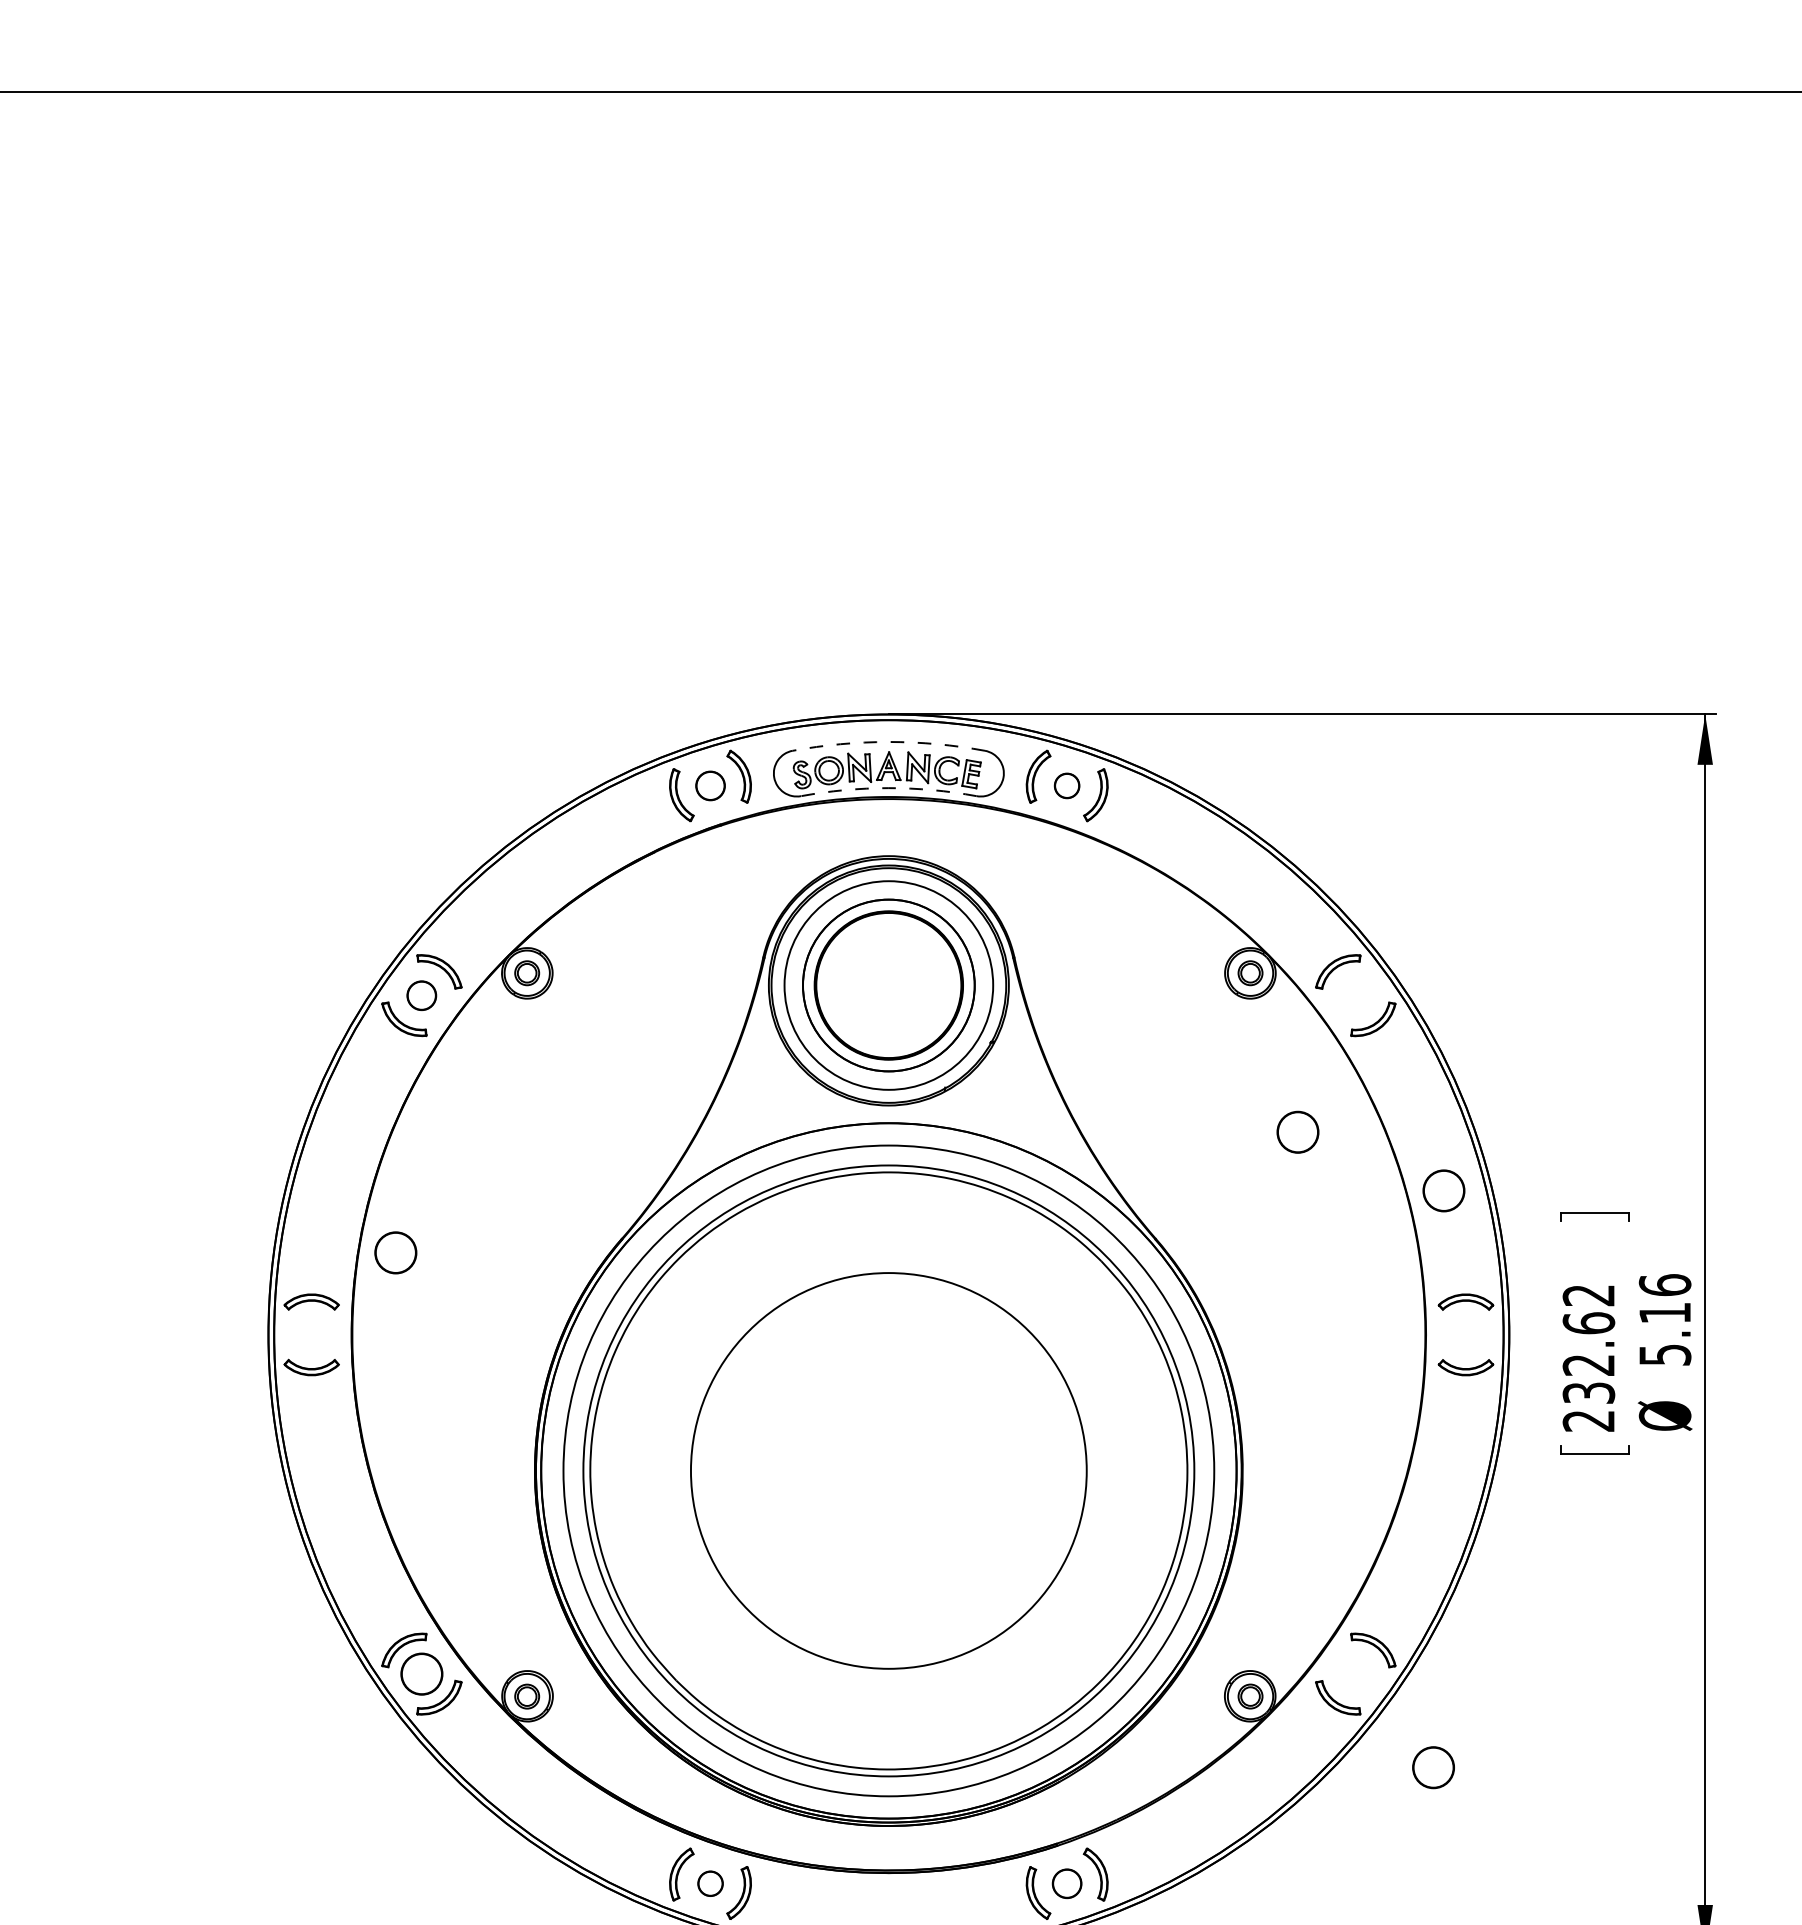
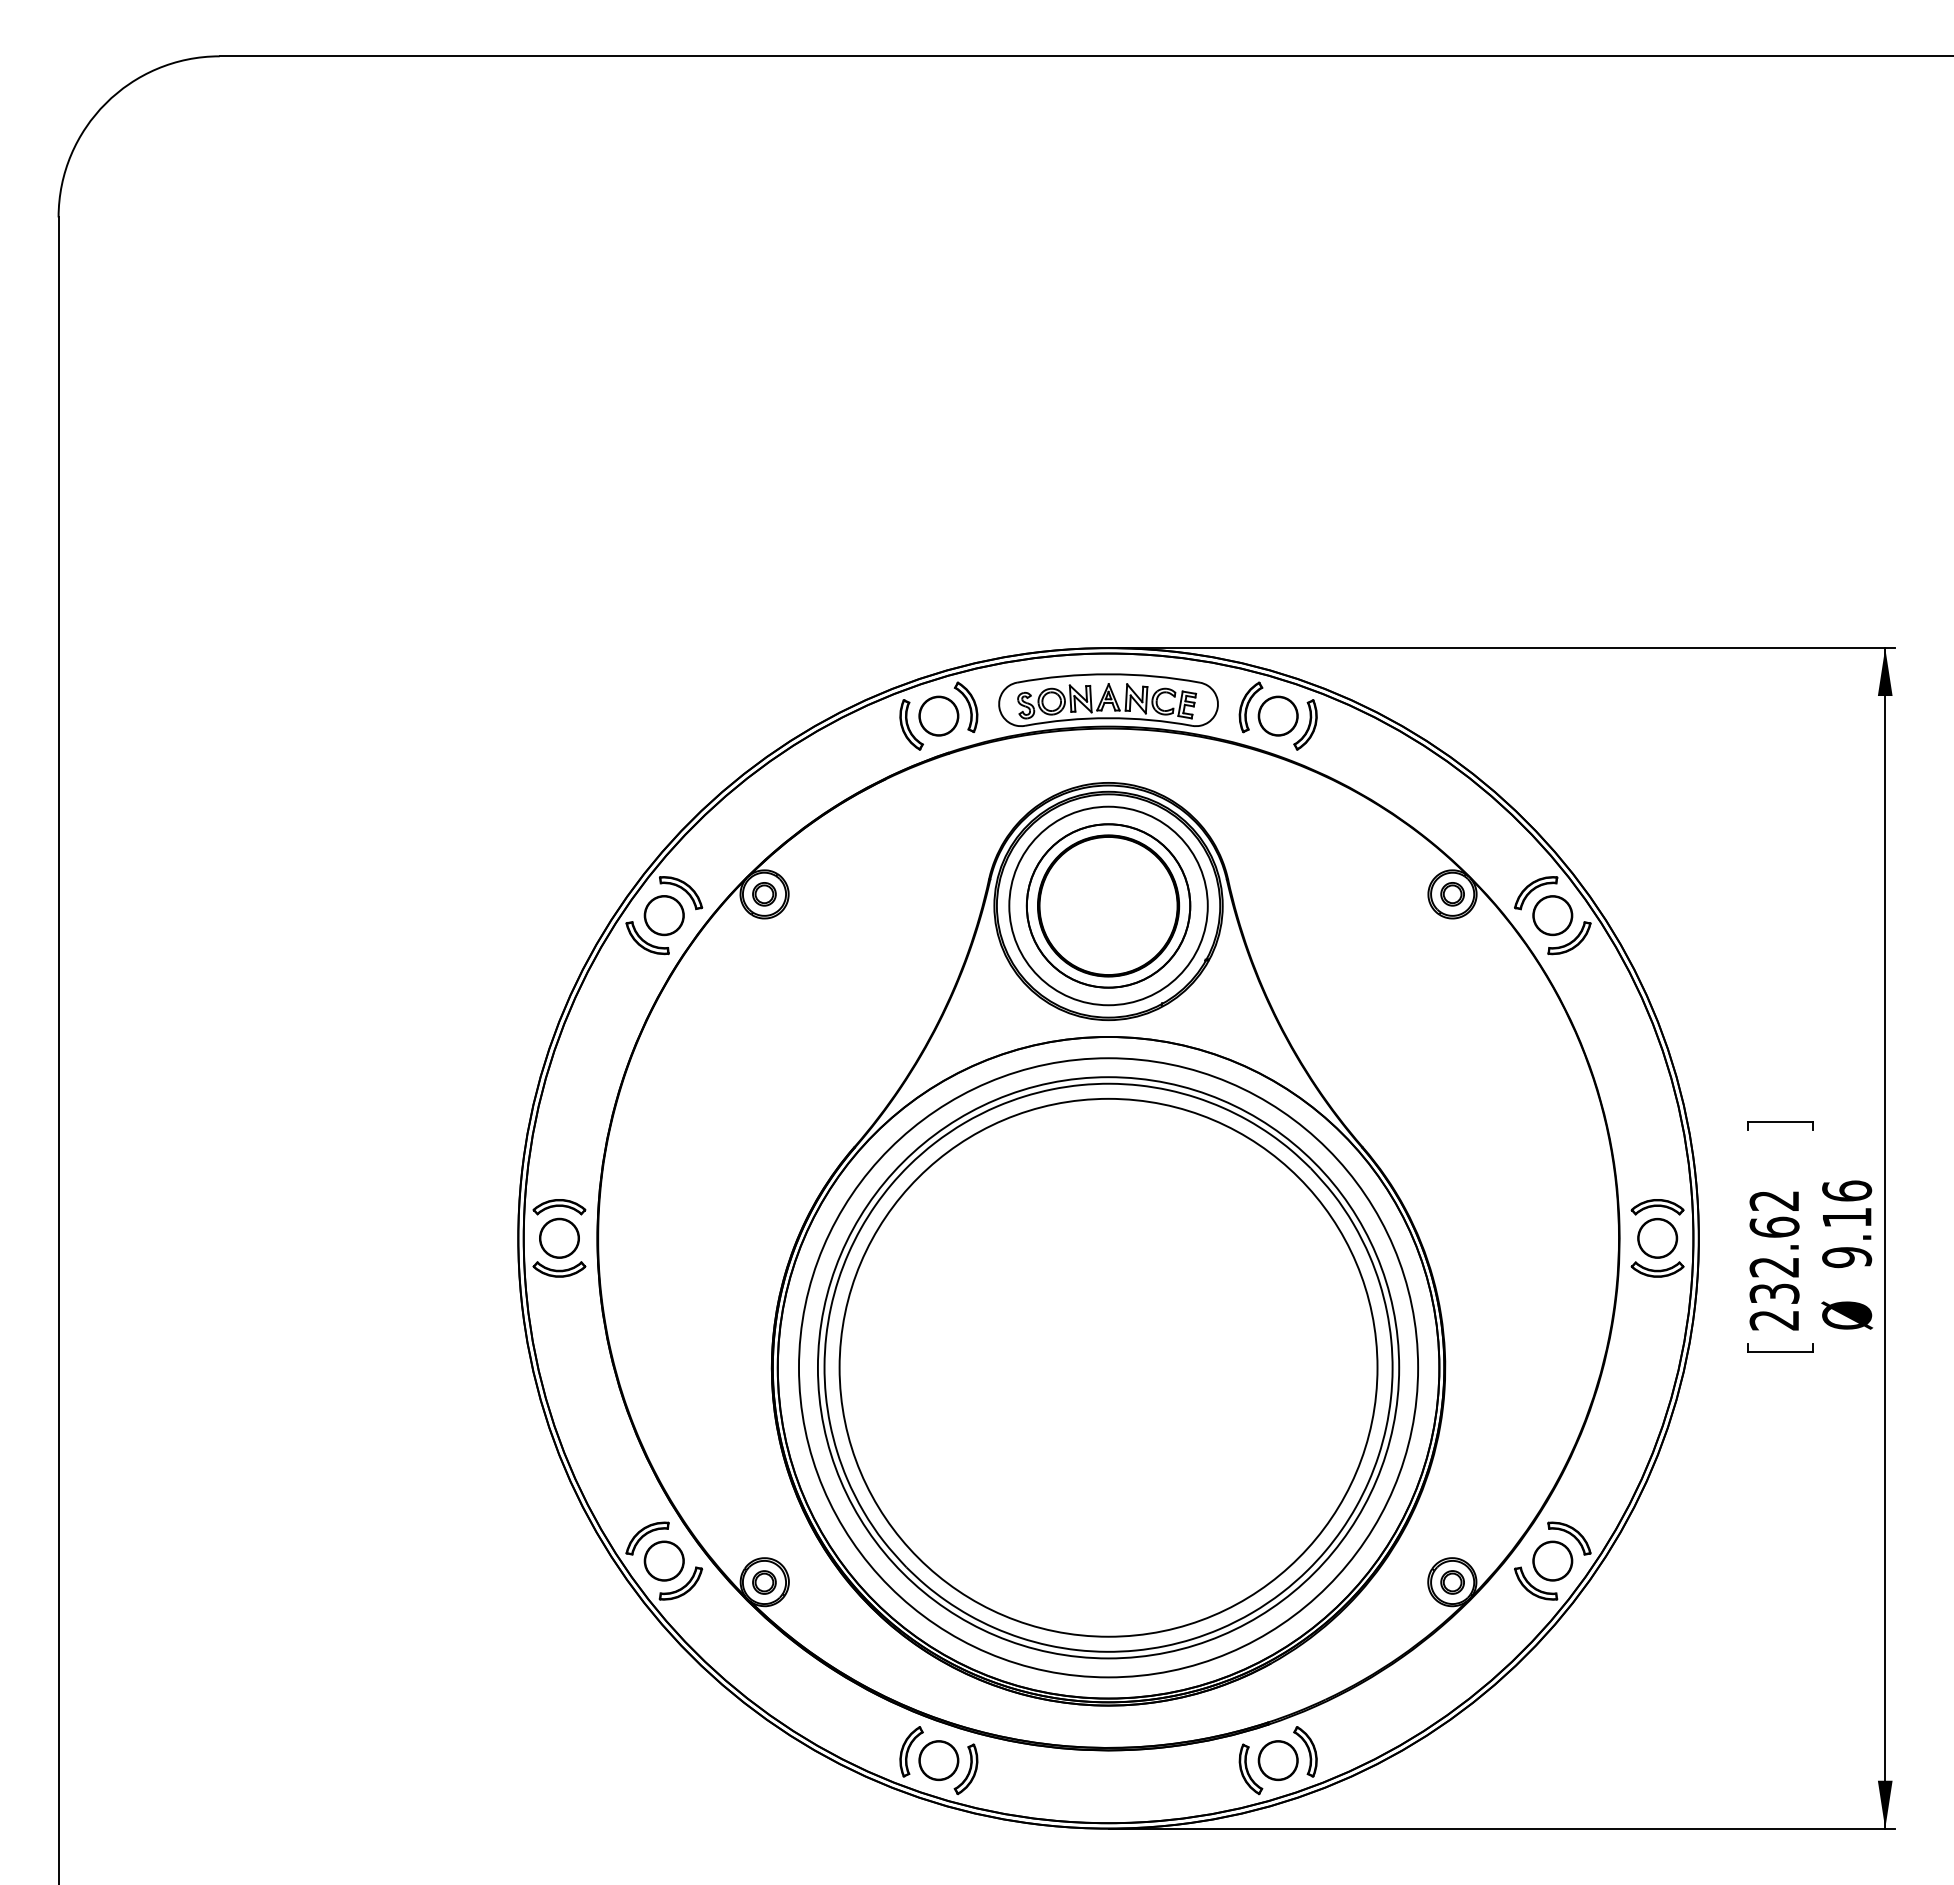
arc: (888, 742) -> (1108, 674), dashed -> solid
circle: (710, 785) -> (938, 715), size x1.43
circle: (1066, 785) -> (1277, 715), size x1.67
arc: (888, 788) -> (1108, 718), dashed -> solid
circle: (421, 995) -> (663, 915), size x1.43
circle: (1297, 1132) -> (1552, 915), moved
circle: (1443, 1191) -> (1657, 1238), moved
circle: (395, 1251) -> (559, 1237), moved
text: (1664, 1355) -> (1846, 1257), 5.16 -> 9.16
circle: (888, 1470) -> (1108, 1367), size x1.43
circle: (1433, 1767) -> (1552, 1560), moved
circle: (710, 1883) -> (938, 1760), size x1.67
circle: (1066, 1883) -> (1277, 1760), size x1.43

